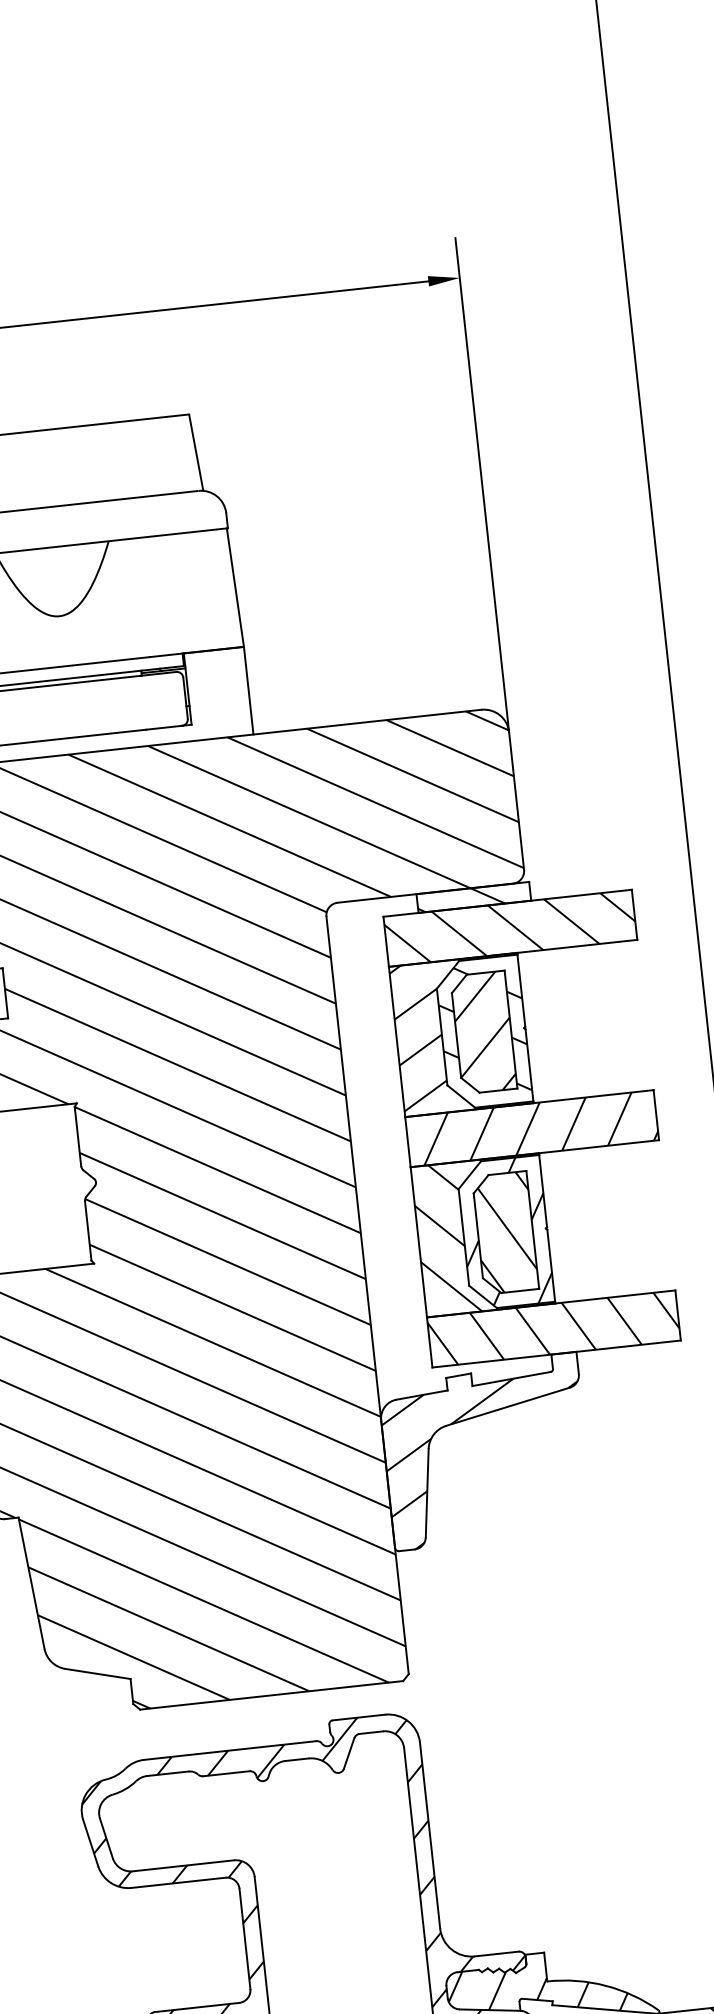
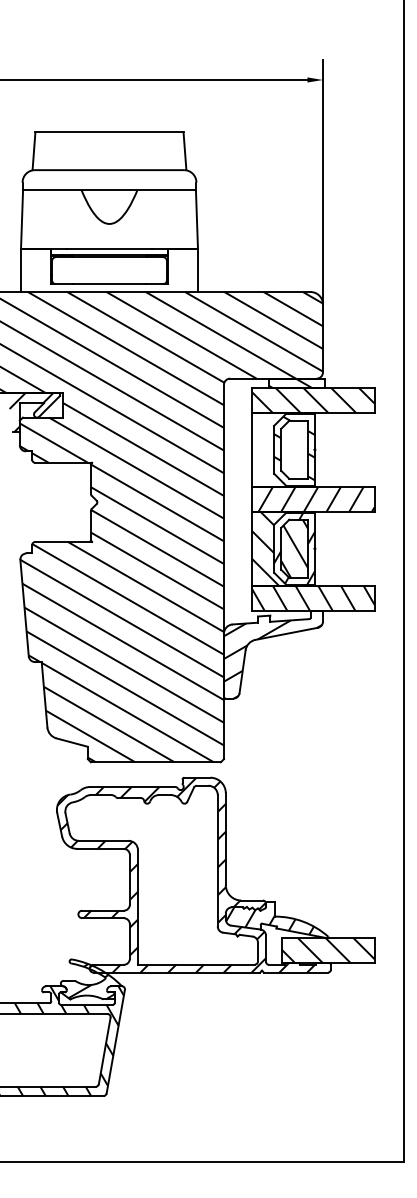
hatch: (483, 1031) -> (294, 449), removed
hatch: (440, 1036) -> (273, 449), removed

